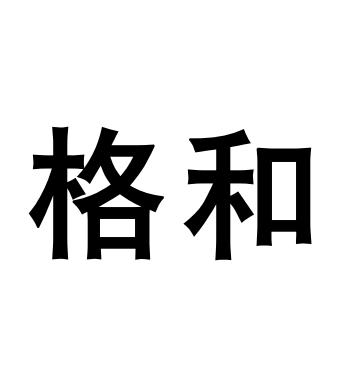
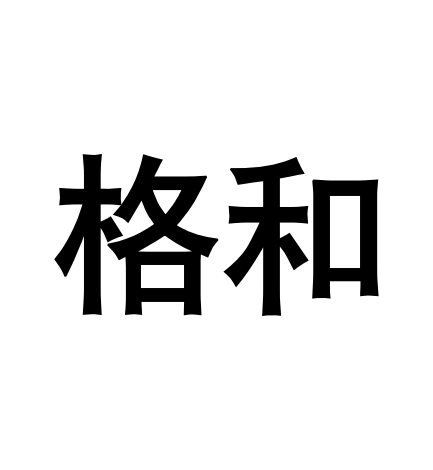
part: (96, 193) -> (136, 234), moved

